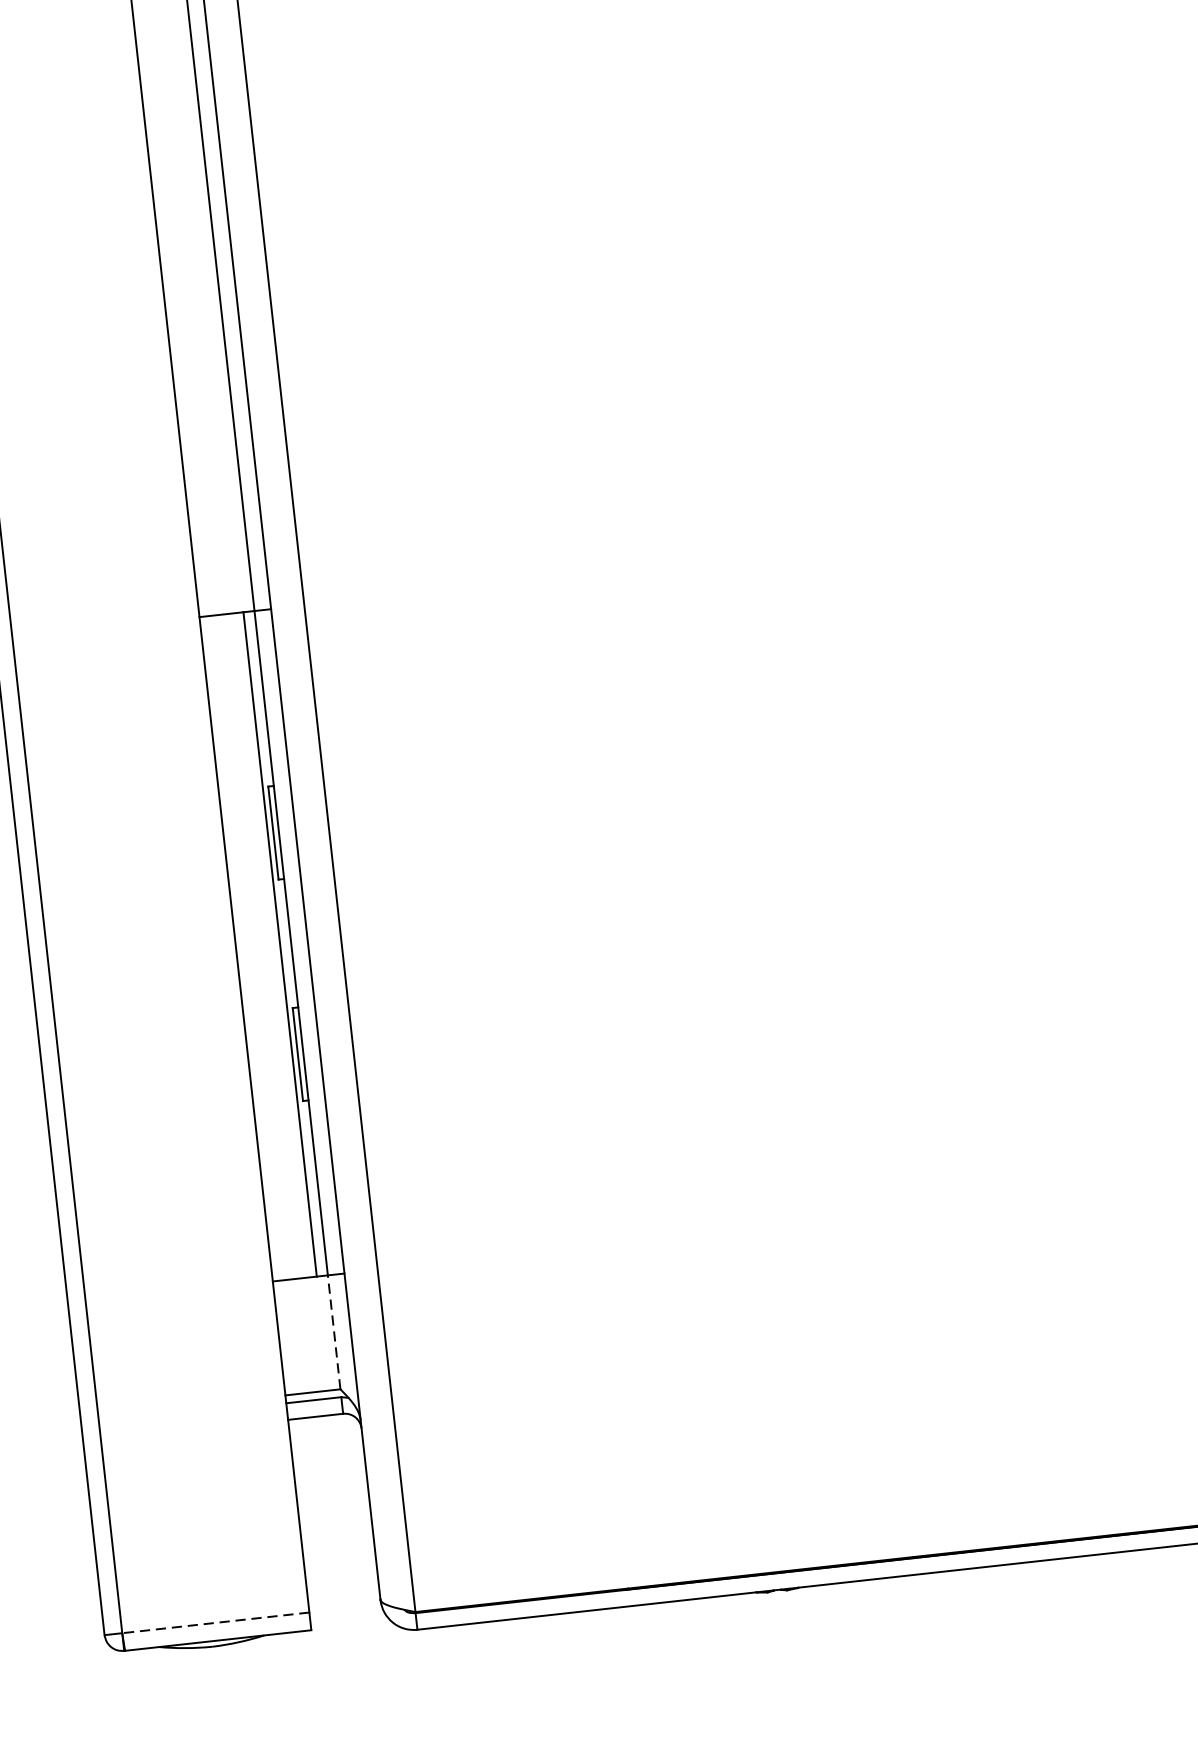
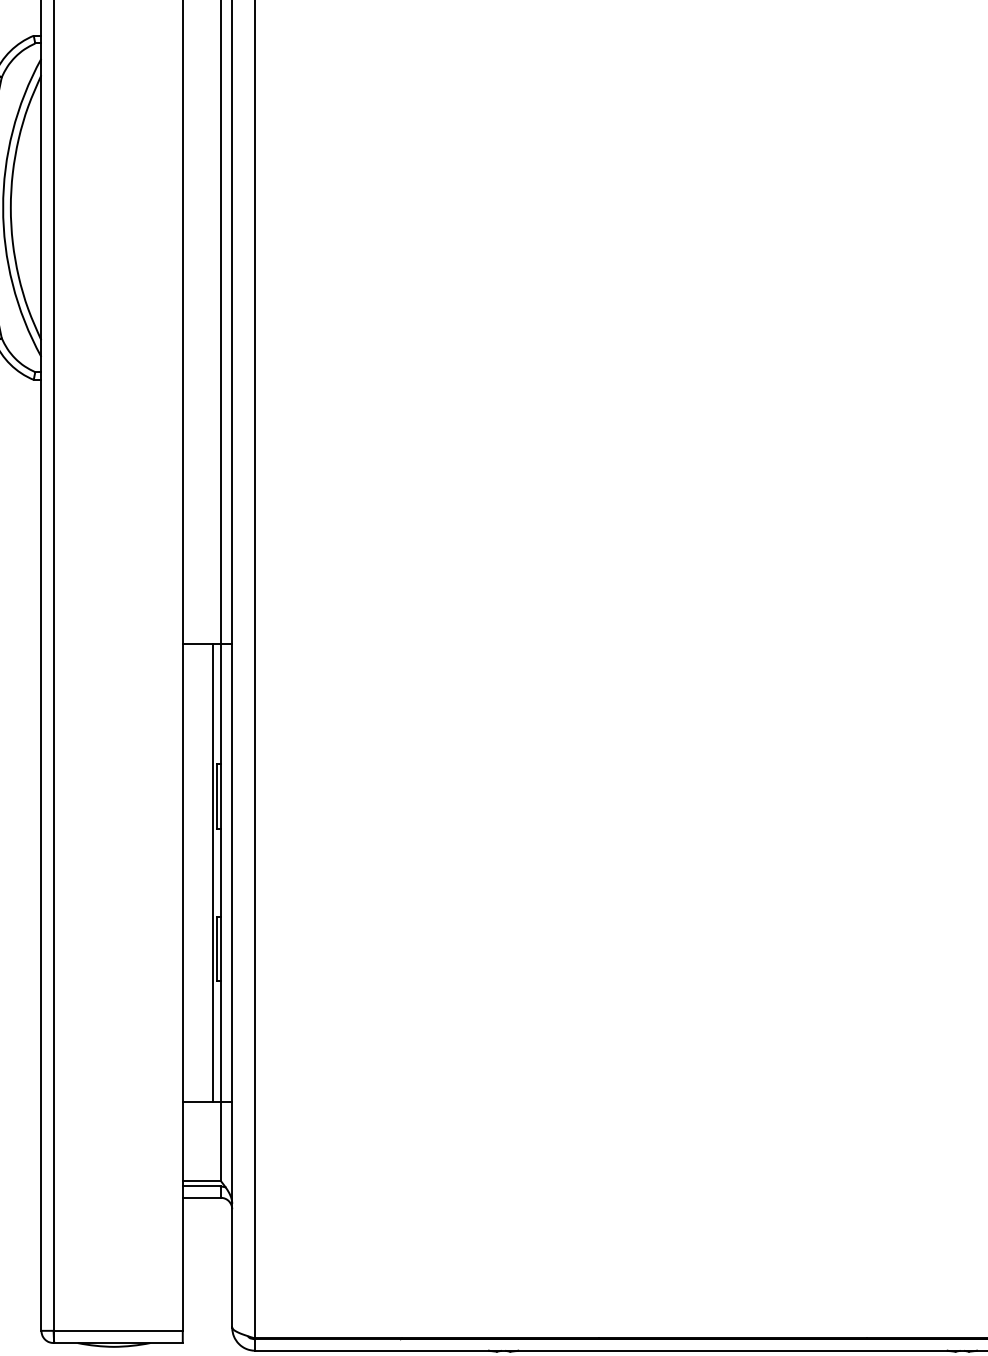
line: (333, 1332) -> (220, 1141), dashed -> solid
line: (216, 1622) -> (118, 1330), dashed -> solid

